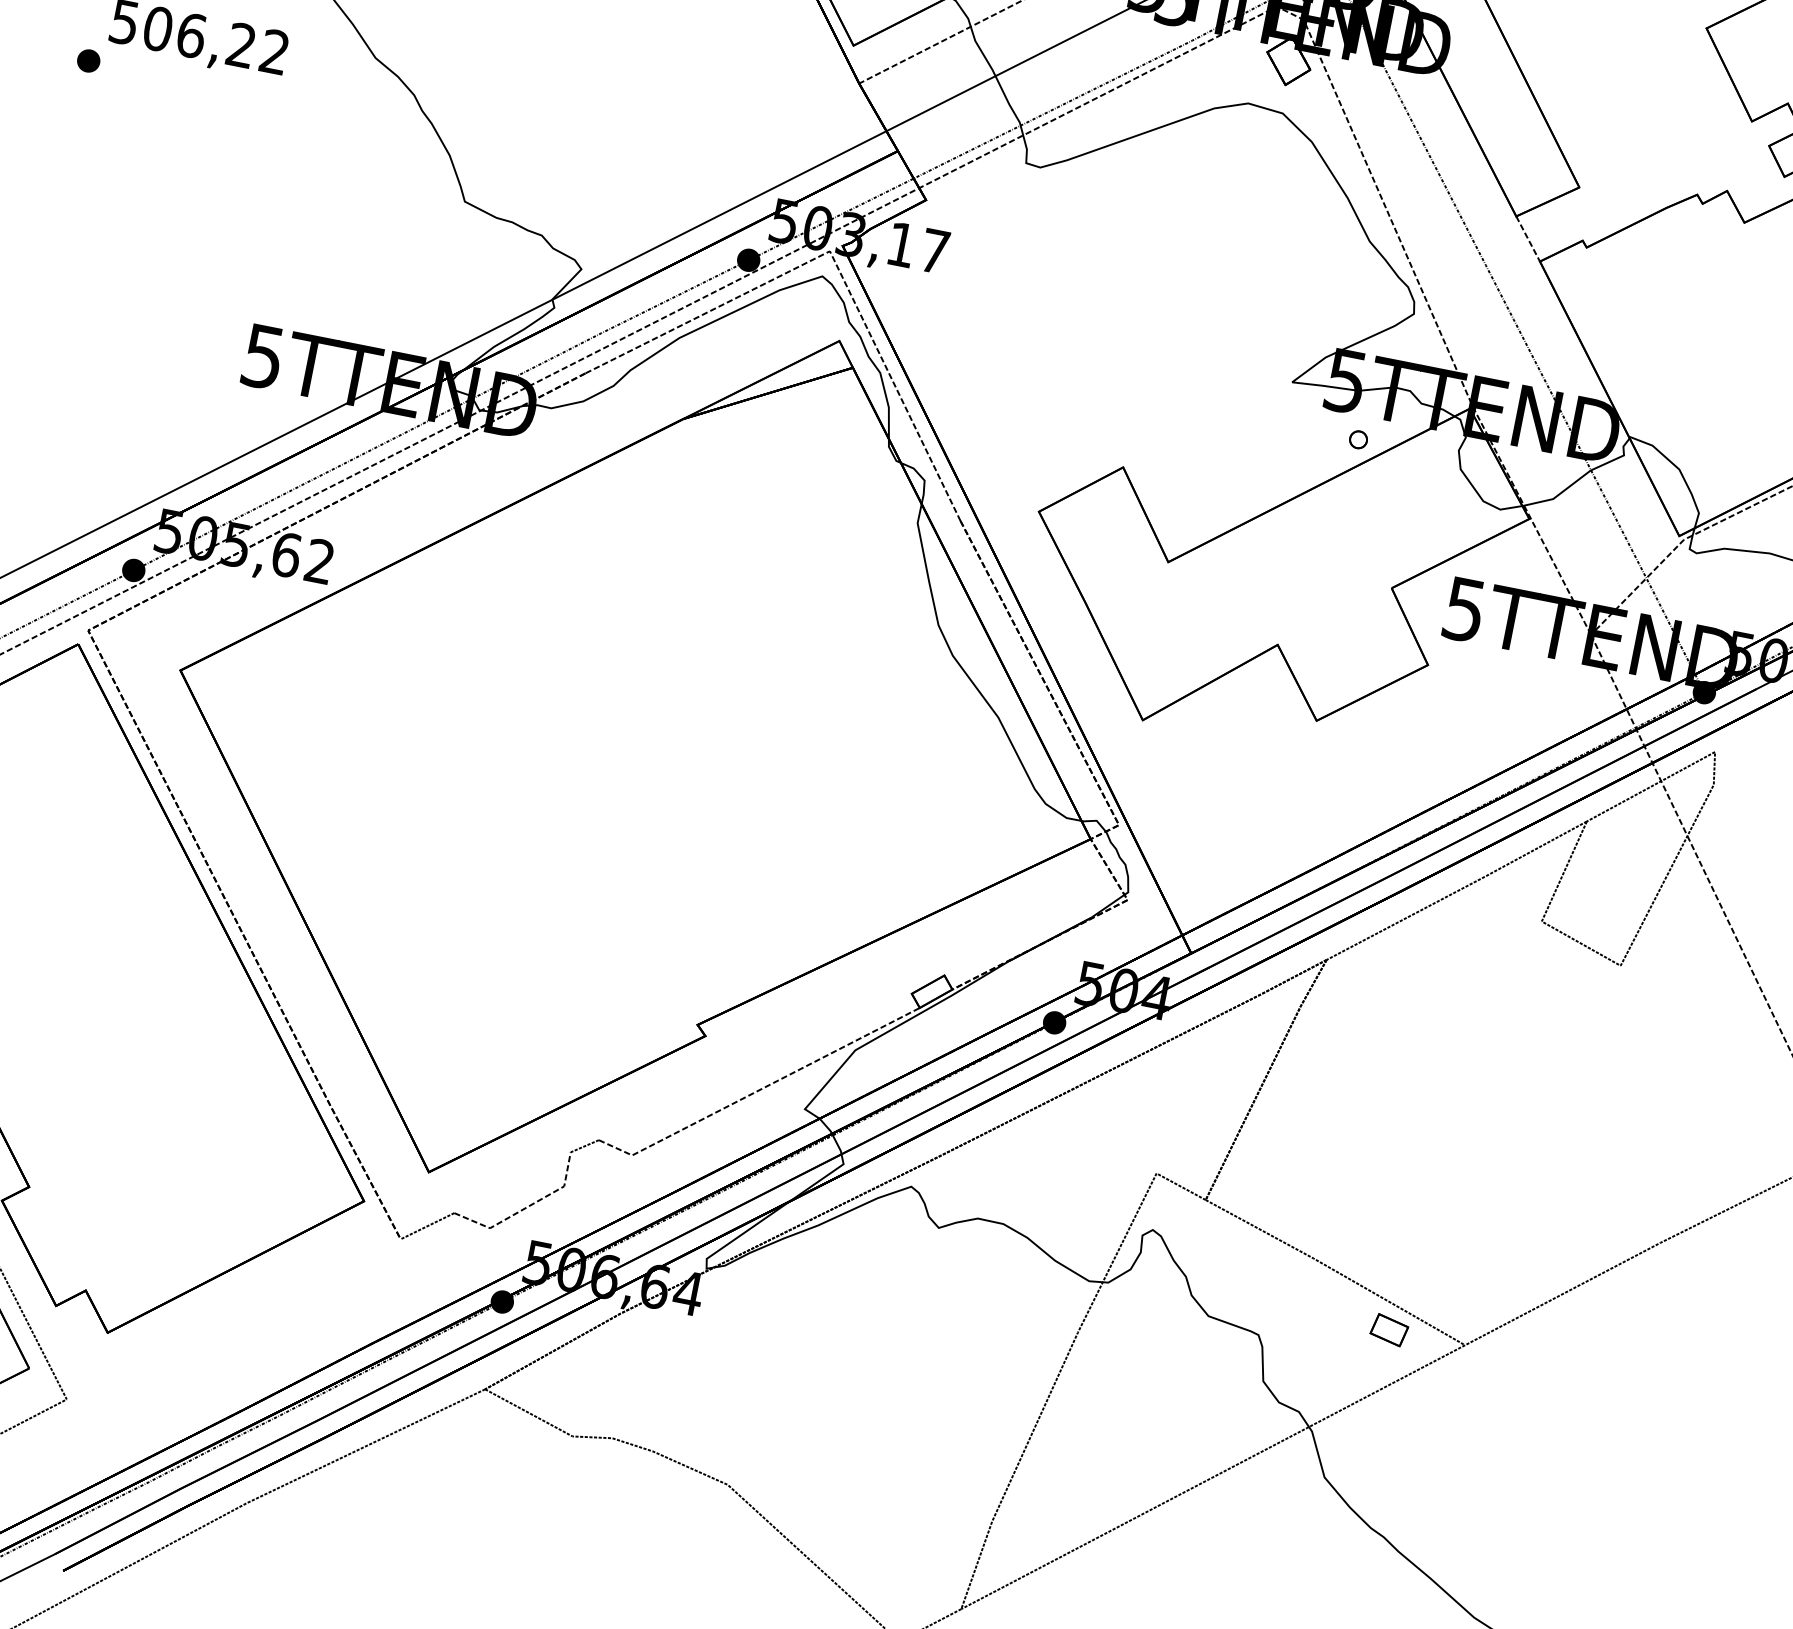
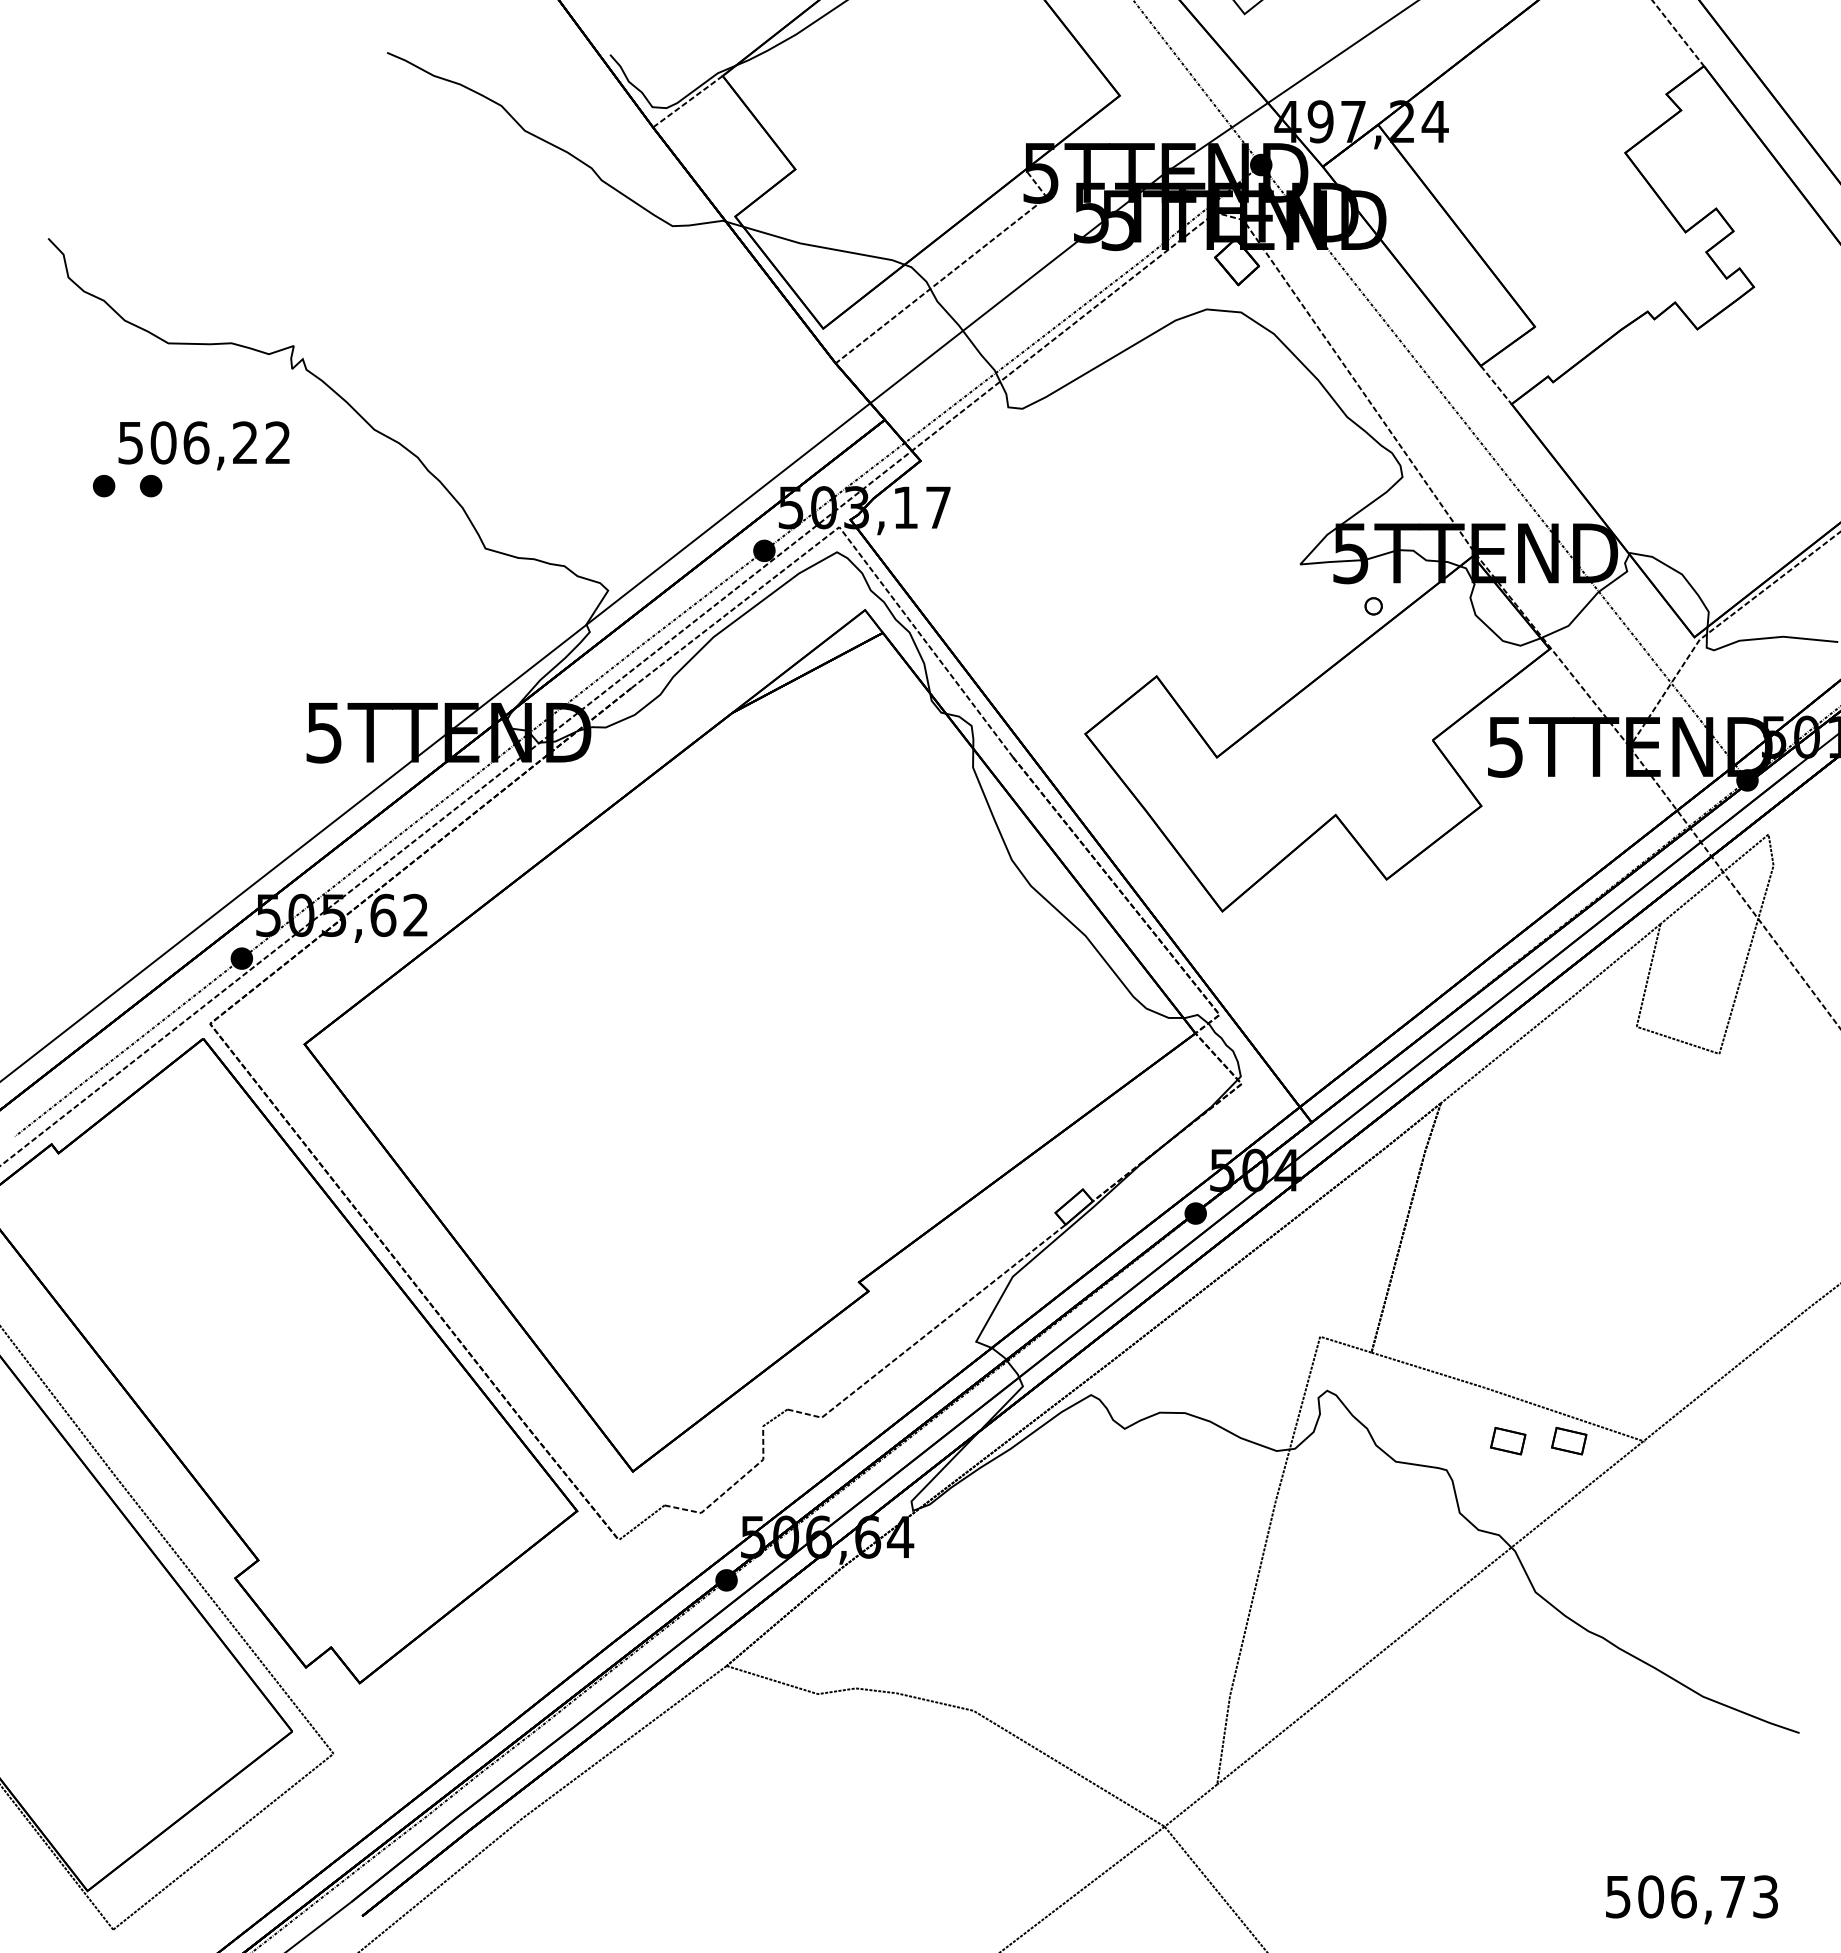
part: (136, 70) -> (151, 486), added
part: (1327, 1317) -> (1508, 1440), added

